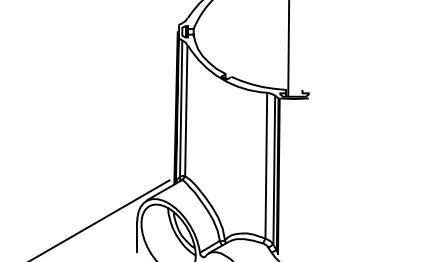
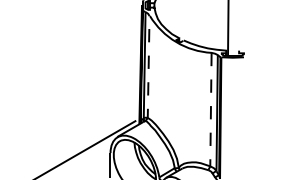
line: (186, 114) -> (148, 69), solid -> dashed
line: (266, 165) -> (211, 109), solid -> dashed

